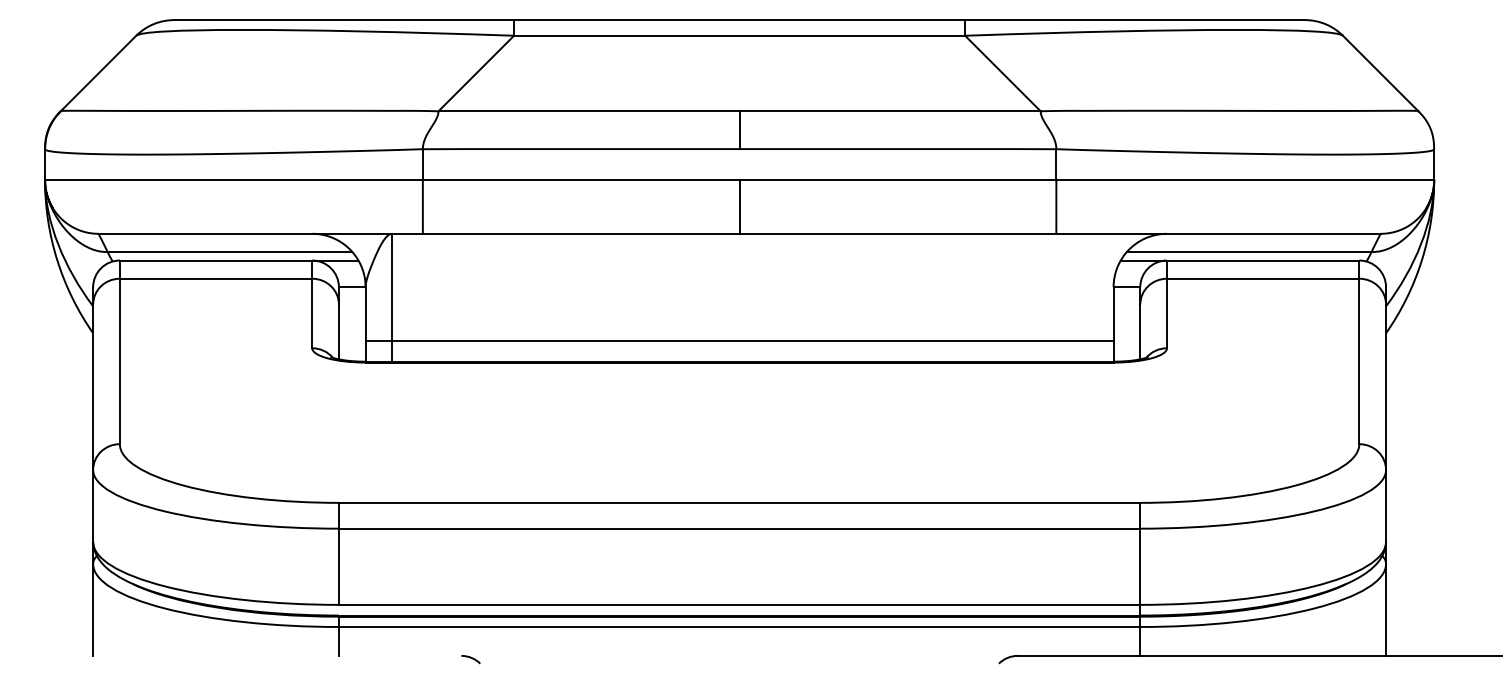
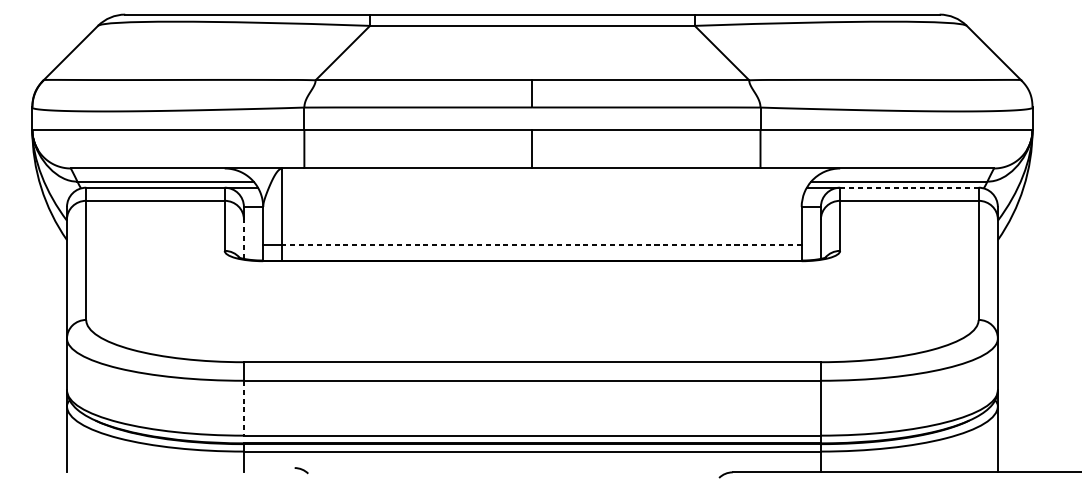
line: (1262, 260) -> (908, 187), solid -> dashed
line: (338, 331) -> (243, 238), solid -> dashed
line: (752, 340) -> (541, 245), solid -> dashed
line: (338, 567) -> (243, 408), solid -> dashed
arc: (470, 658) -> (301, 469), moved

